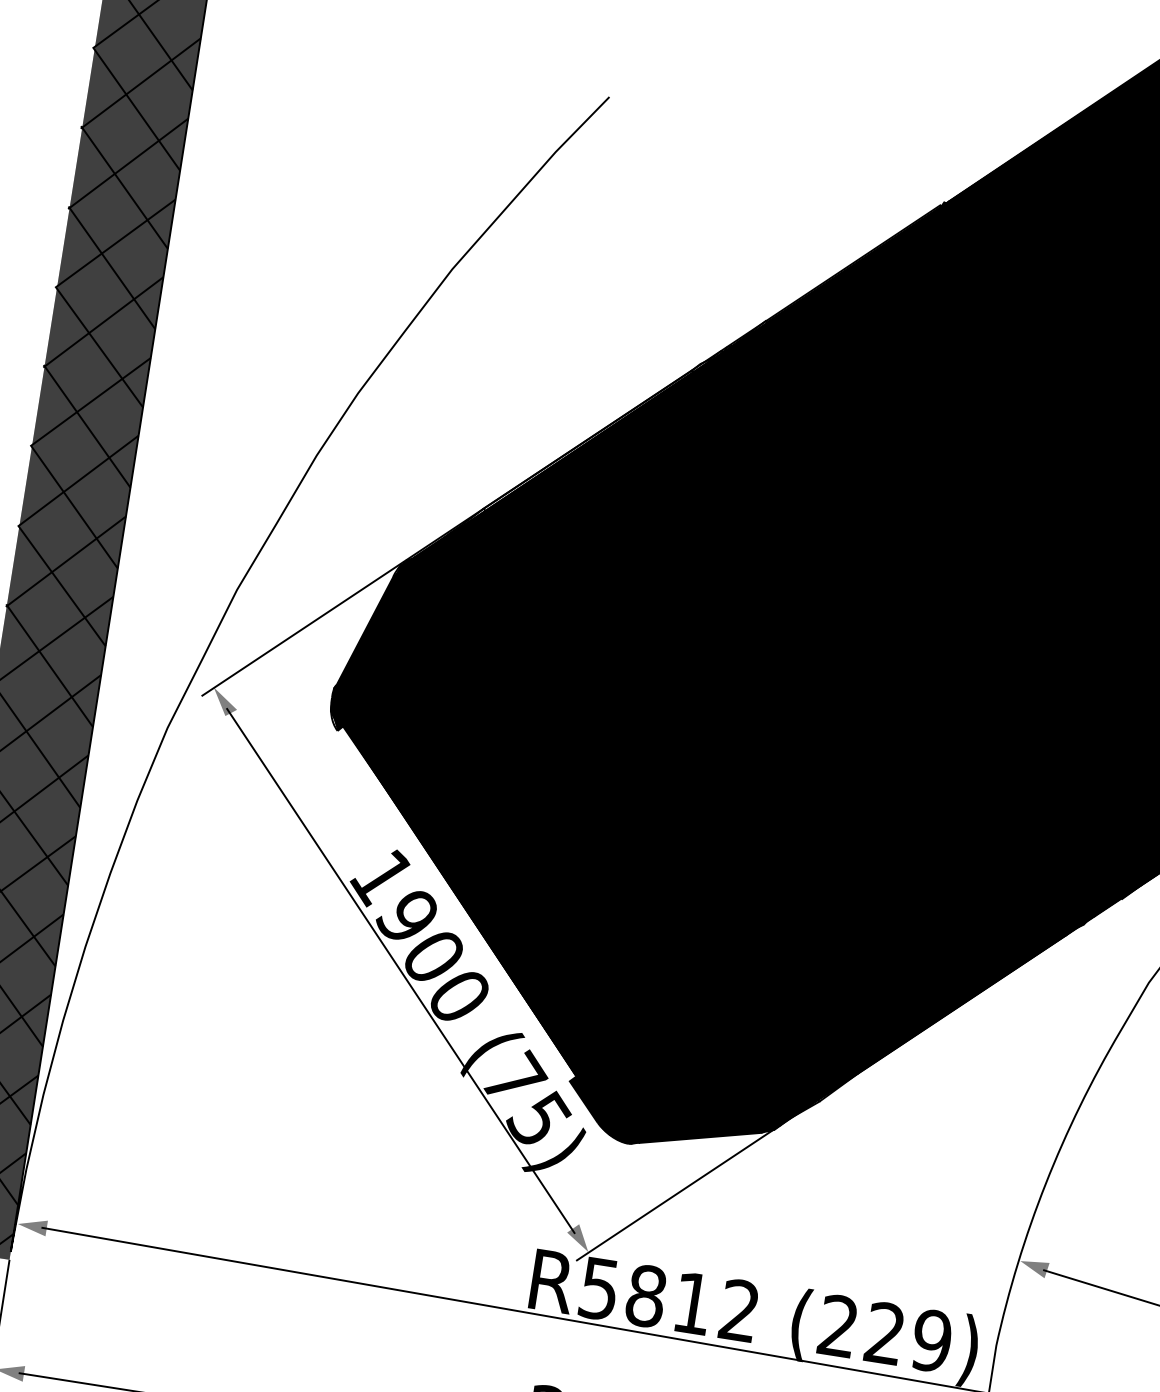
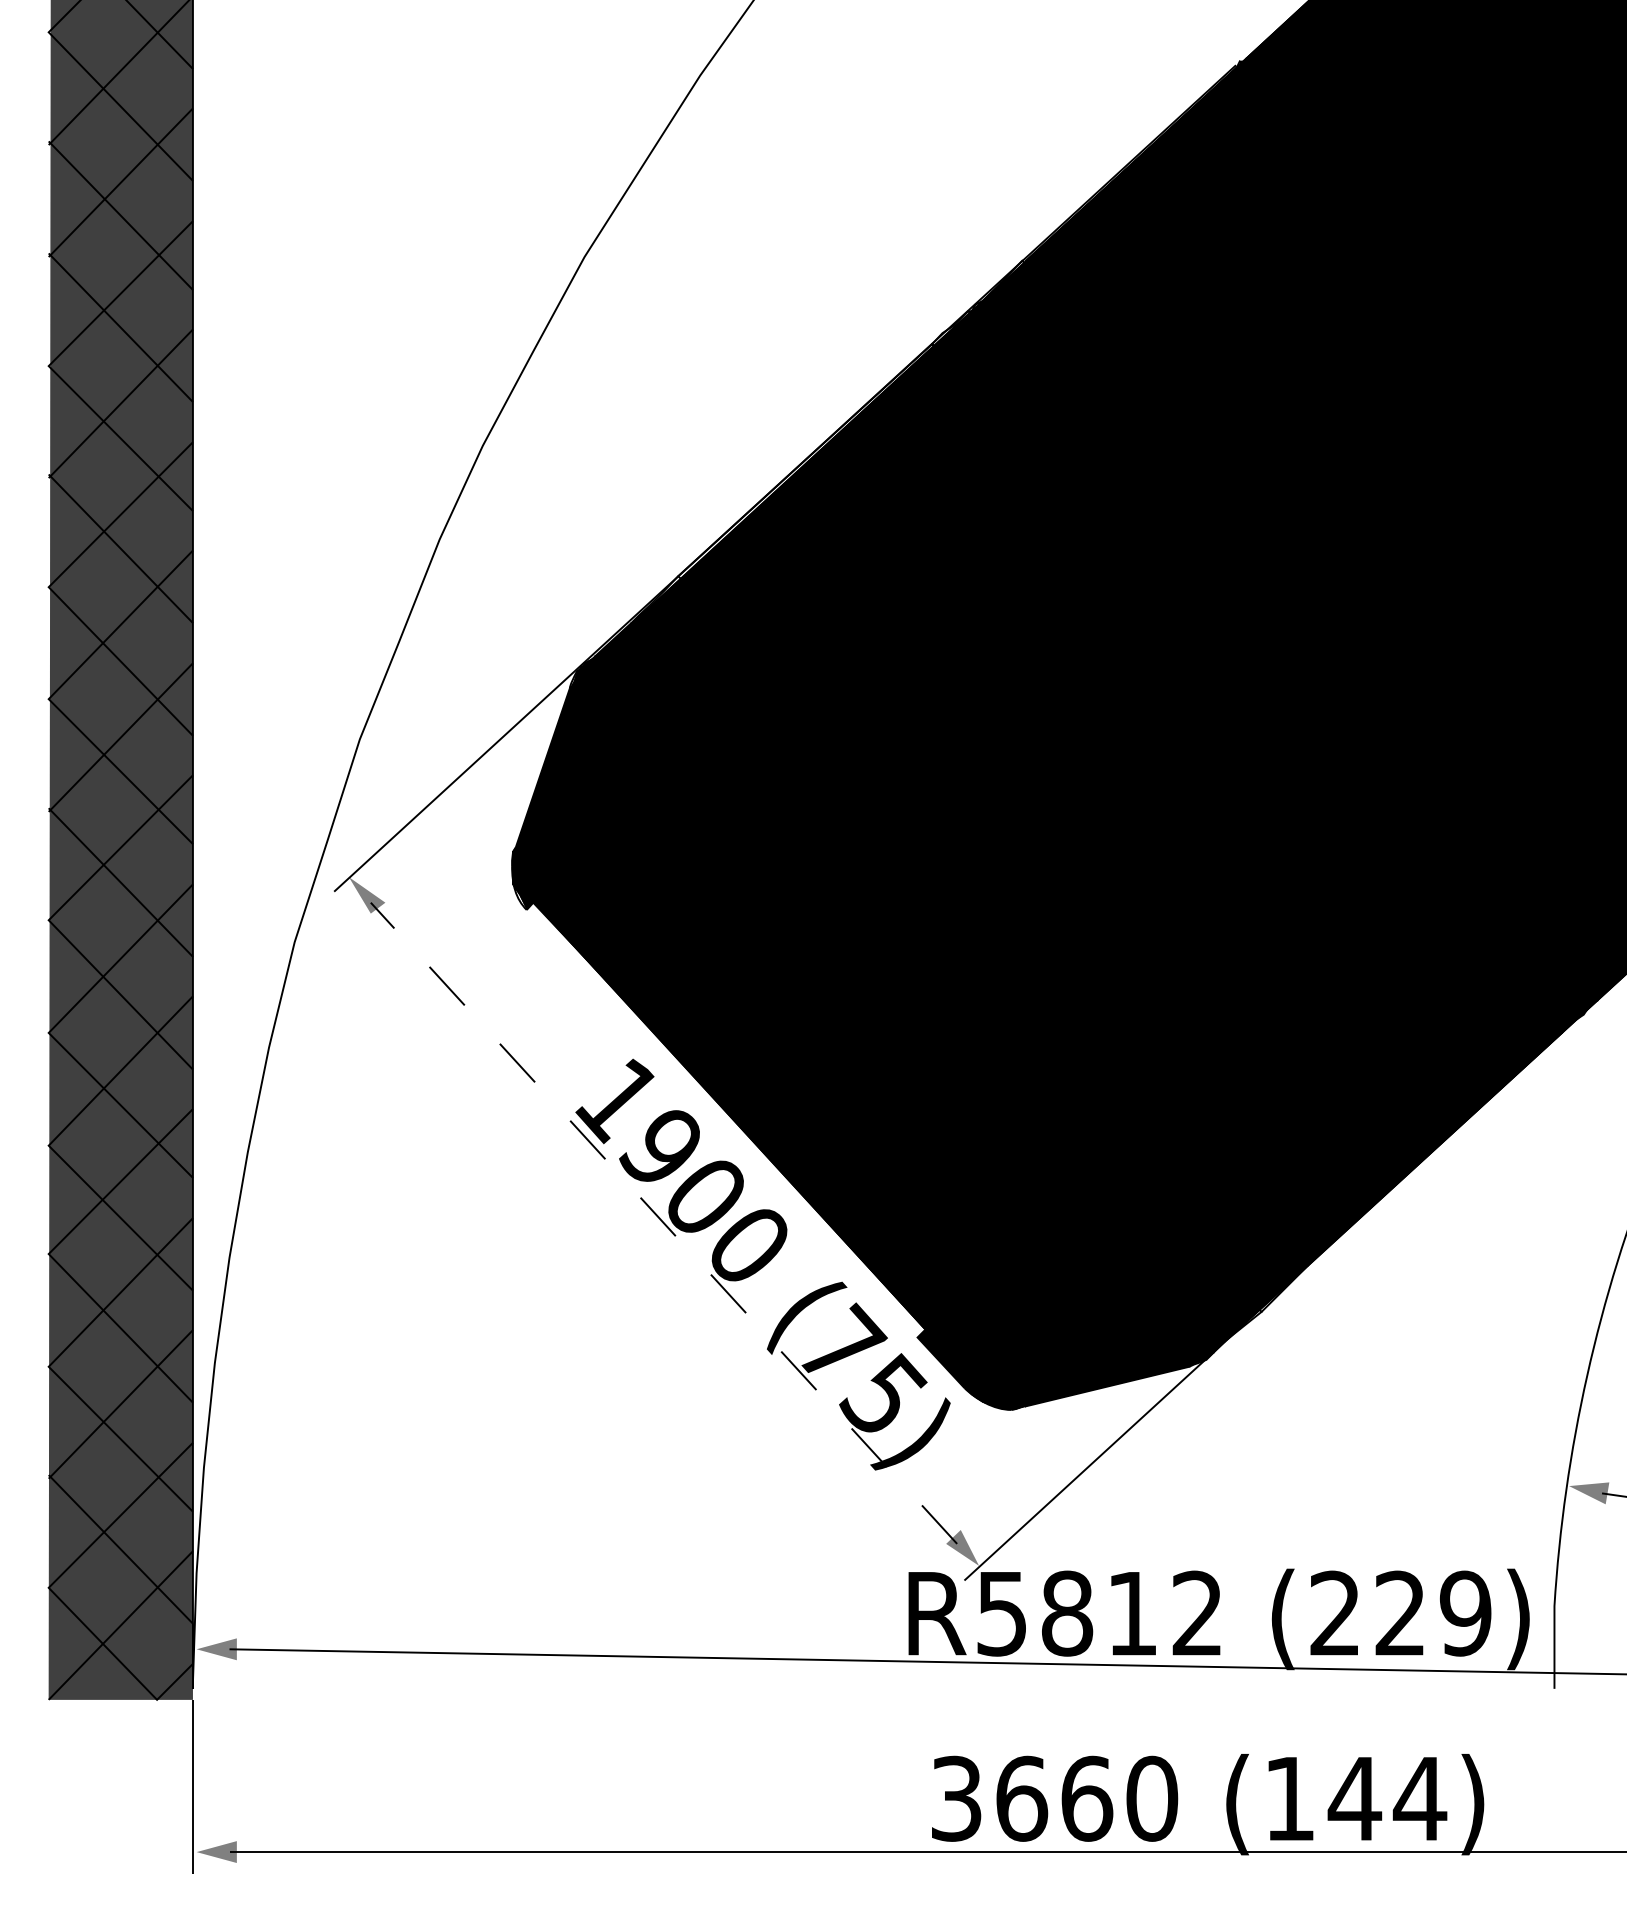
line: (400, 970) -> (663, 1222), solid -> dashed

